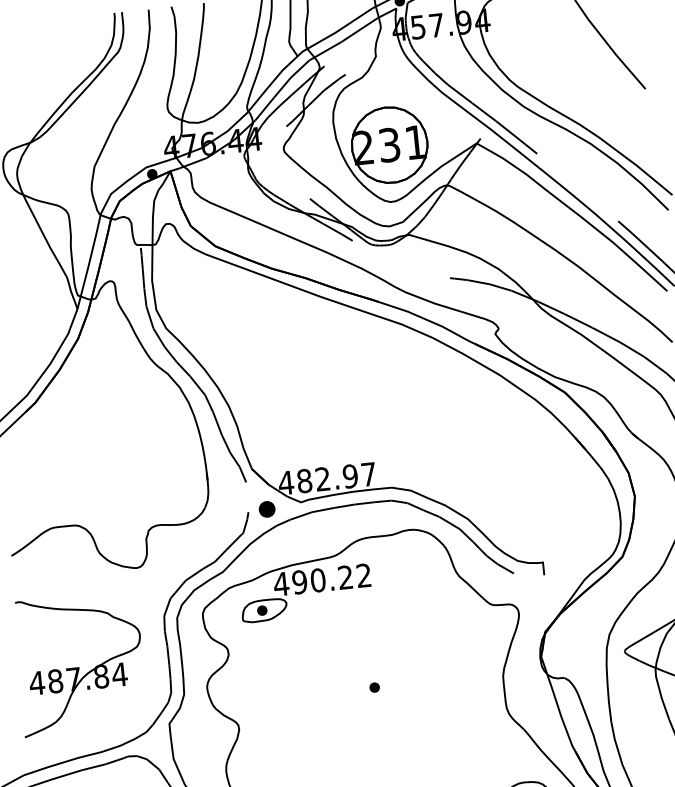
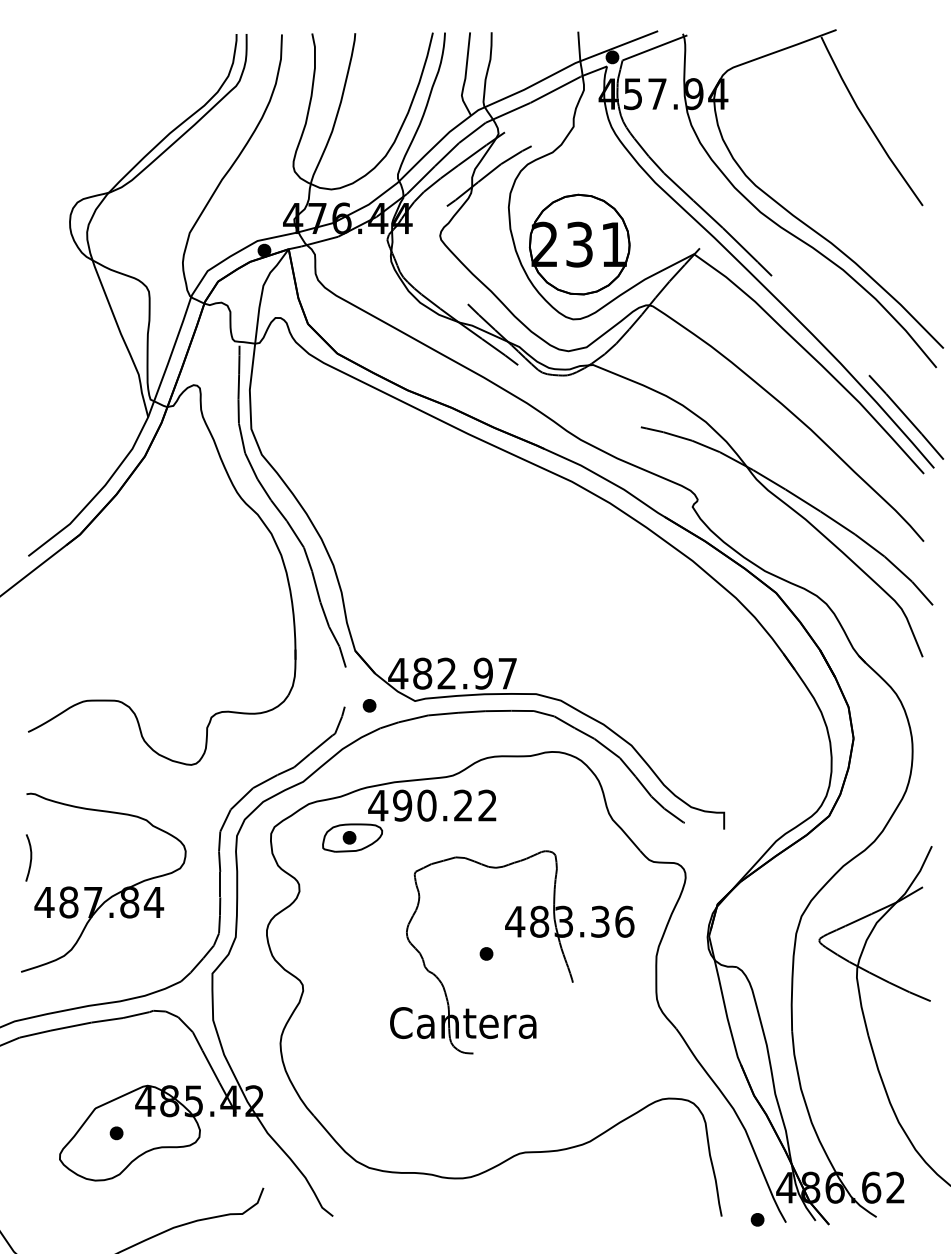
part: (267, 509) -> (369, 705), size x0.62
curve: (23, 650) -> (30, 857), added
part: (396, 672) -> (517, 937), added

